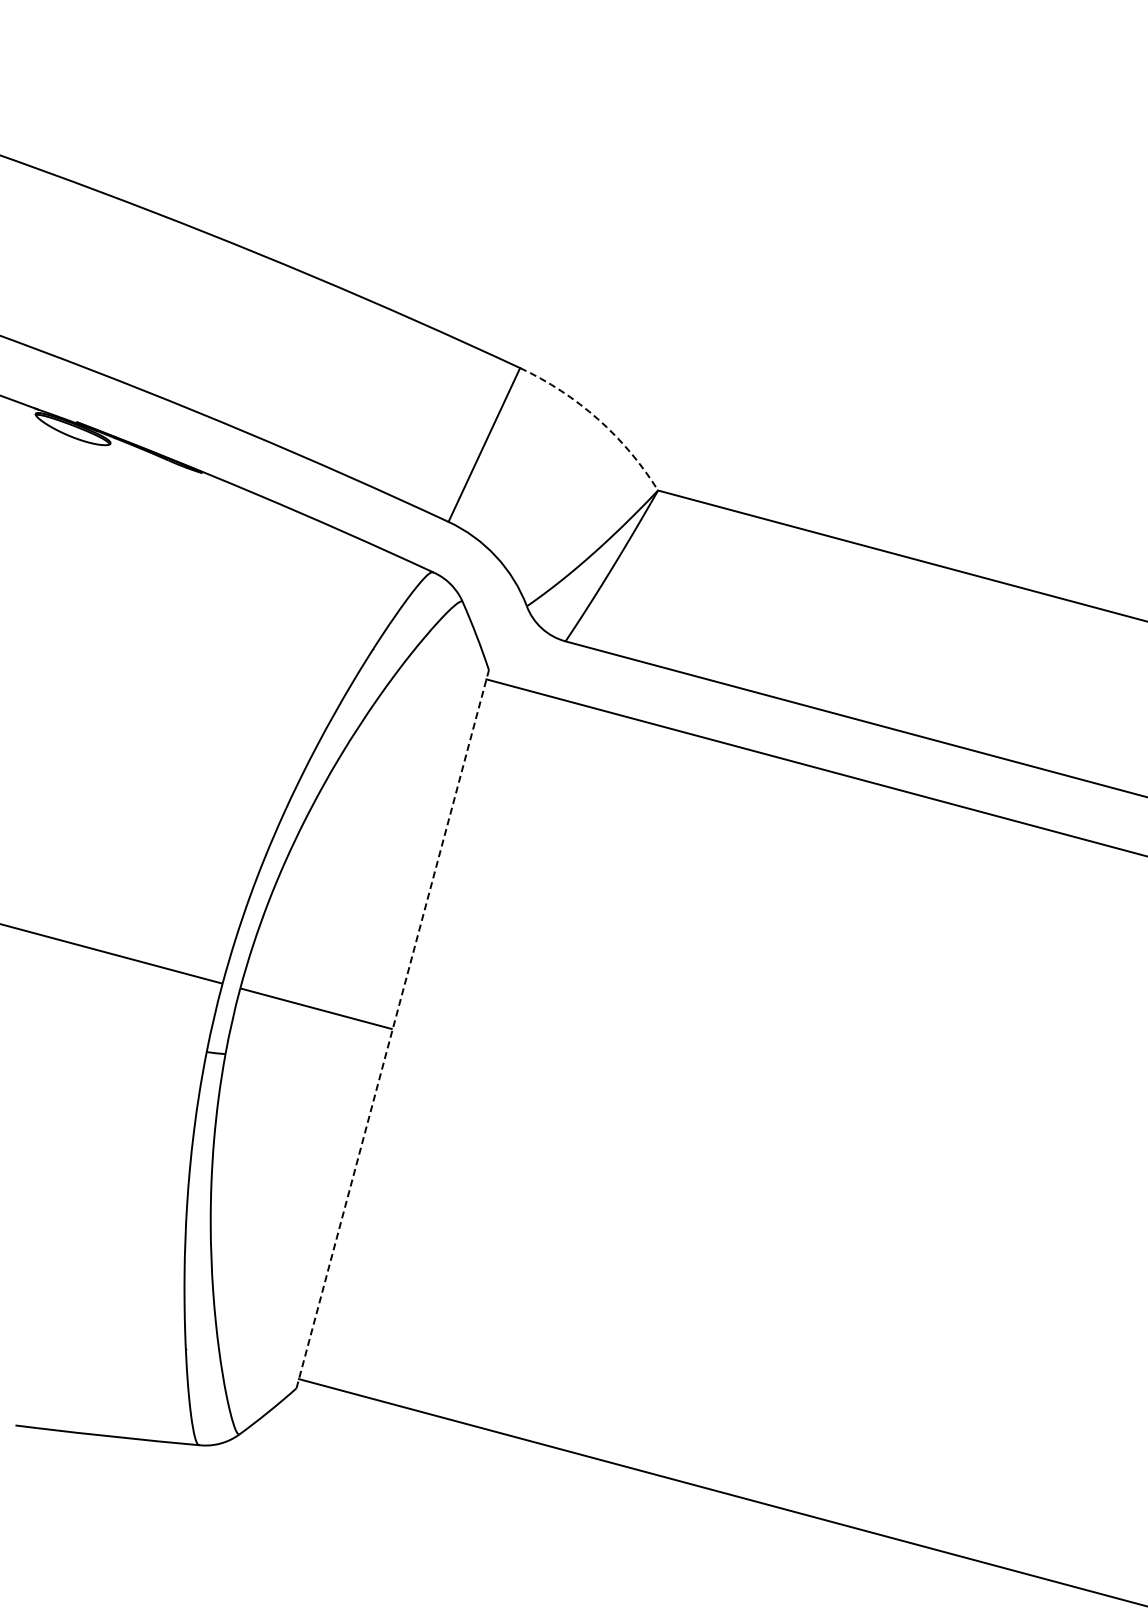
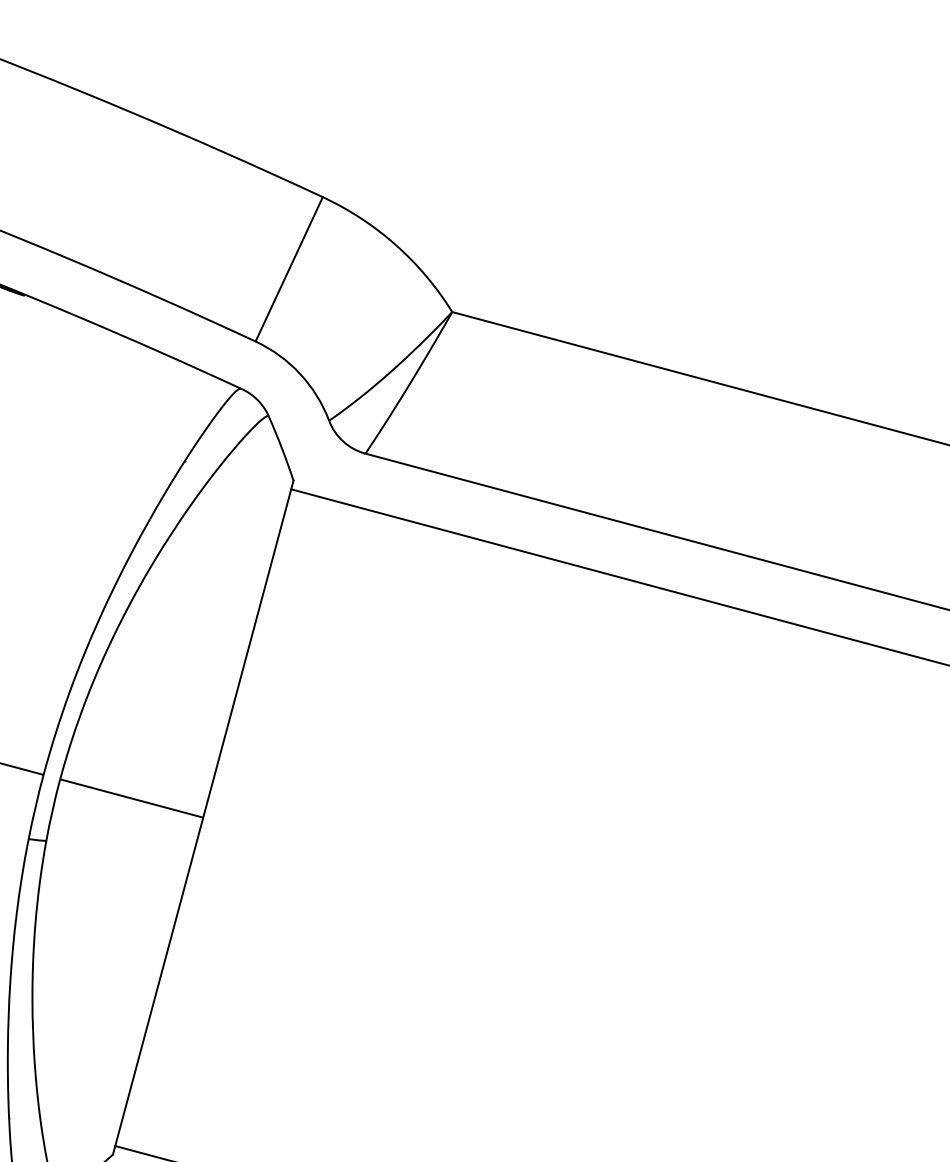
arc: (598, 419) -> (396, 245), dashed -> solid
line: (392, 1029) -> (203, 817), dashed -> solid

